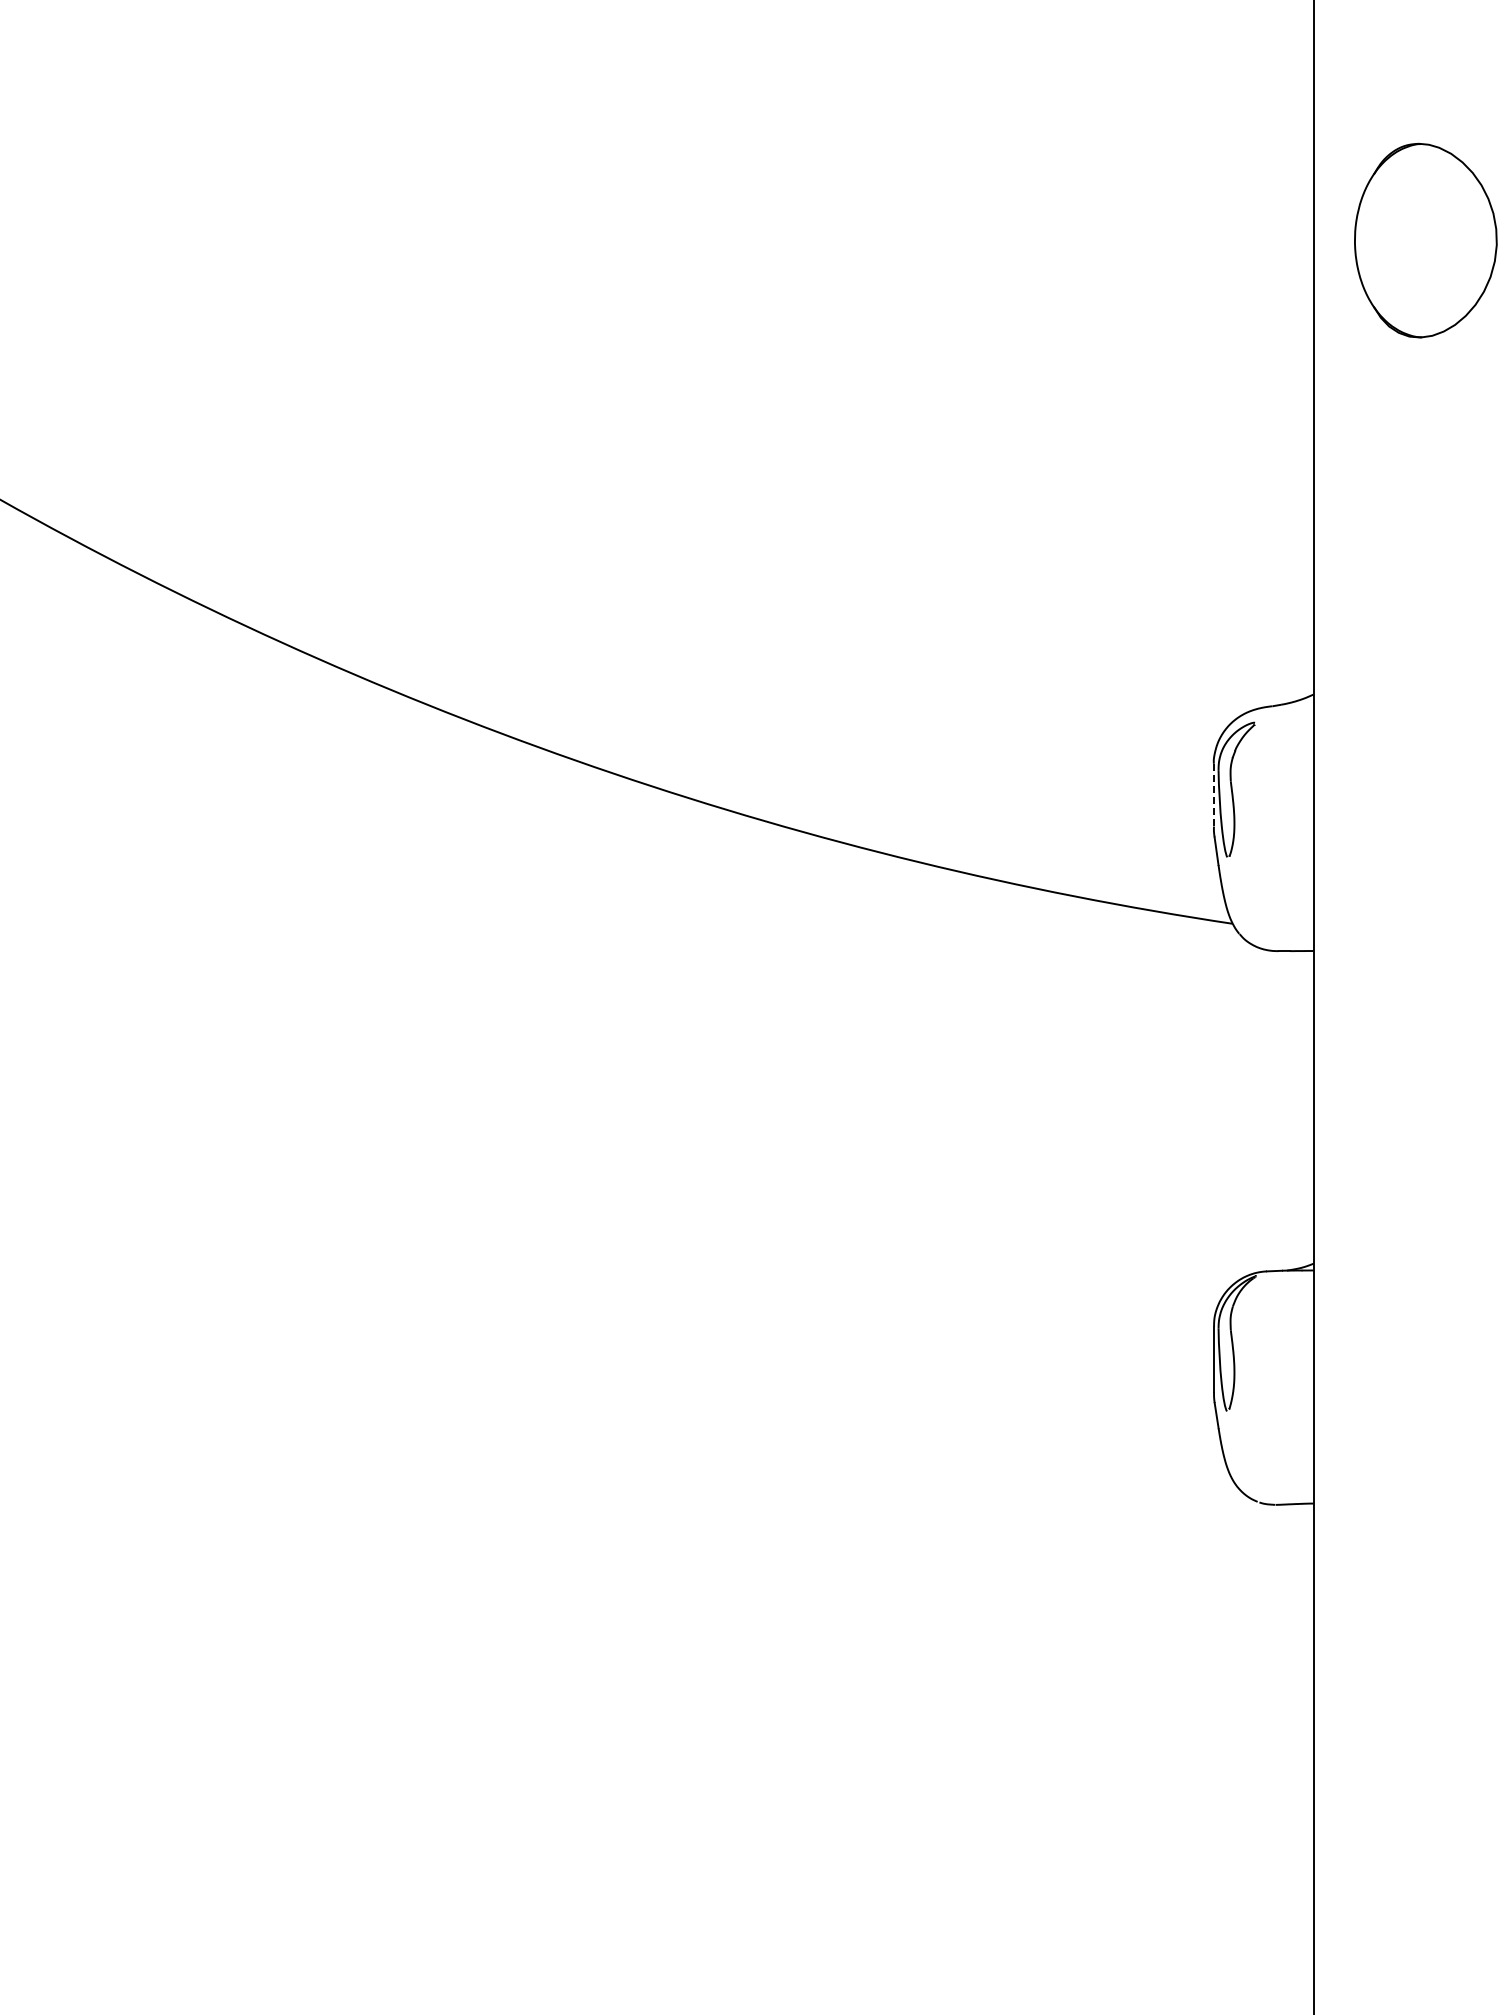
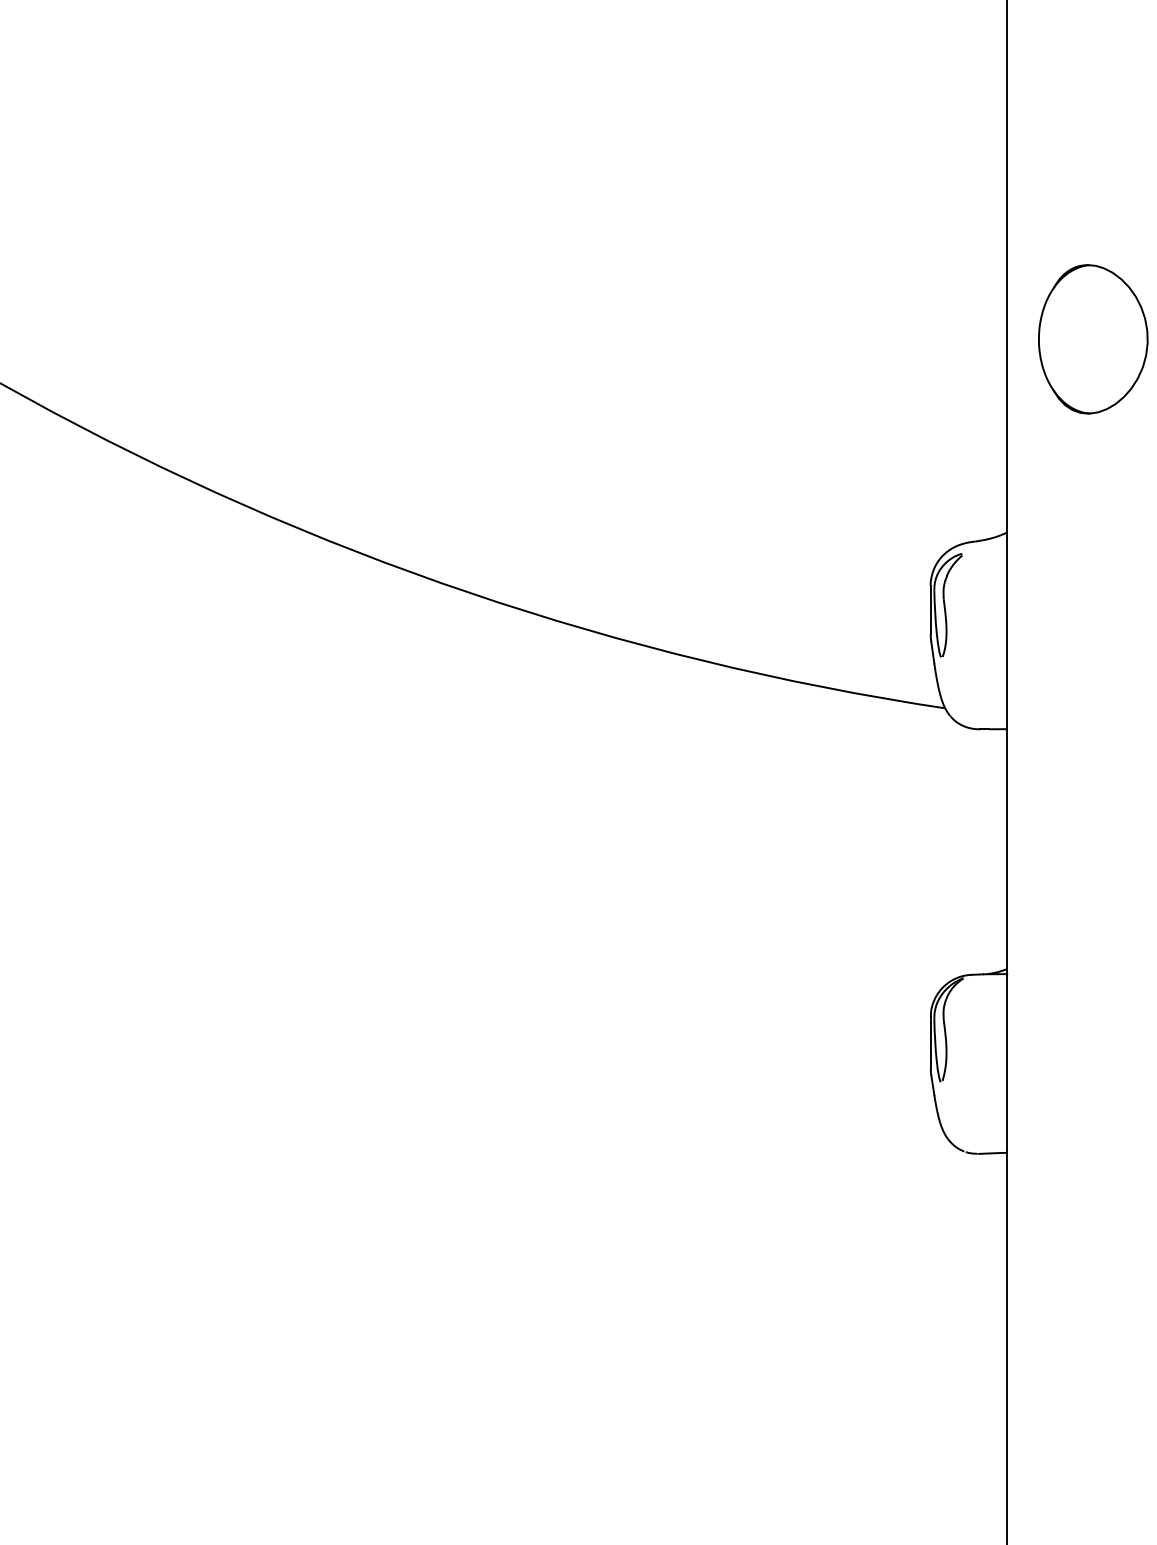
part: (1425, 240) -> (1093, 339), moved
line: (1213, 795) -> (930, 609), dashed -> solid

